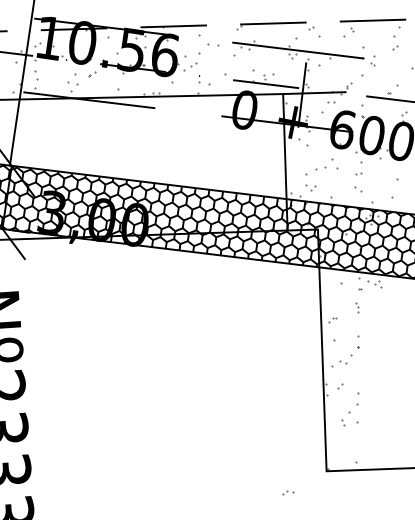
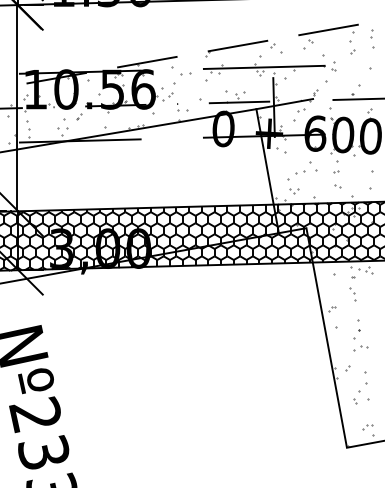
part: (356, 307) -> (352, 294), size x1.67
part: (338, 364) -> (360, 348), moved
part: (287, 493) -> (367, 427), moved

